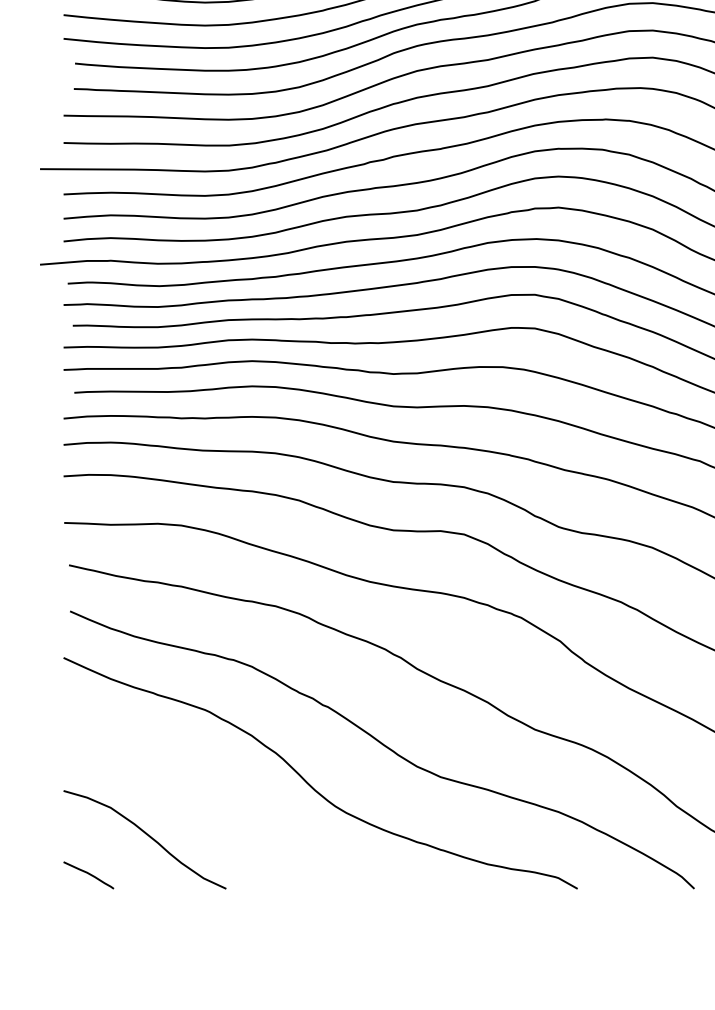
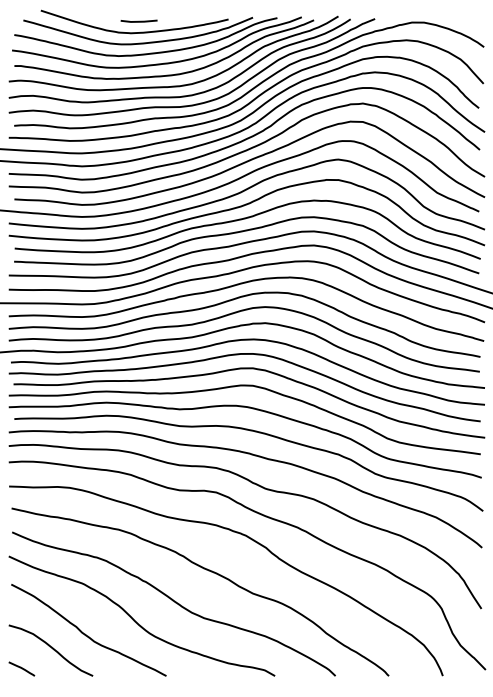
curve: (211, 806) -> (85, 633), added

